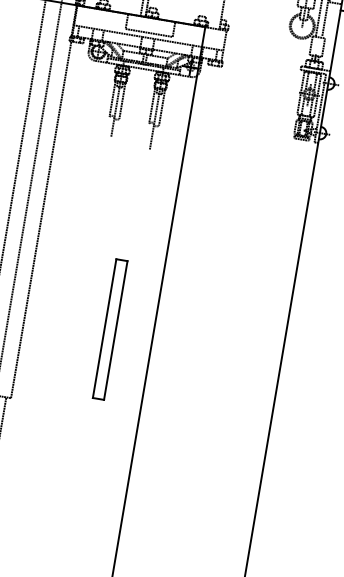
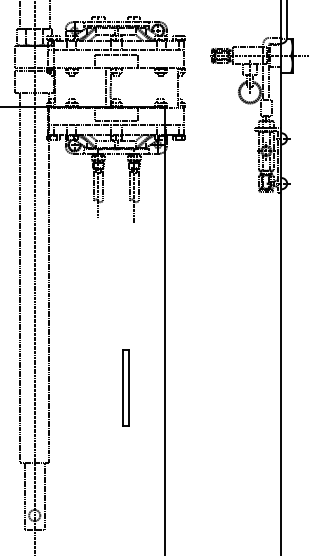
part: (109, 329) -> (125, 387), size x0.6

